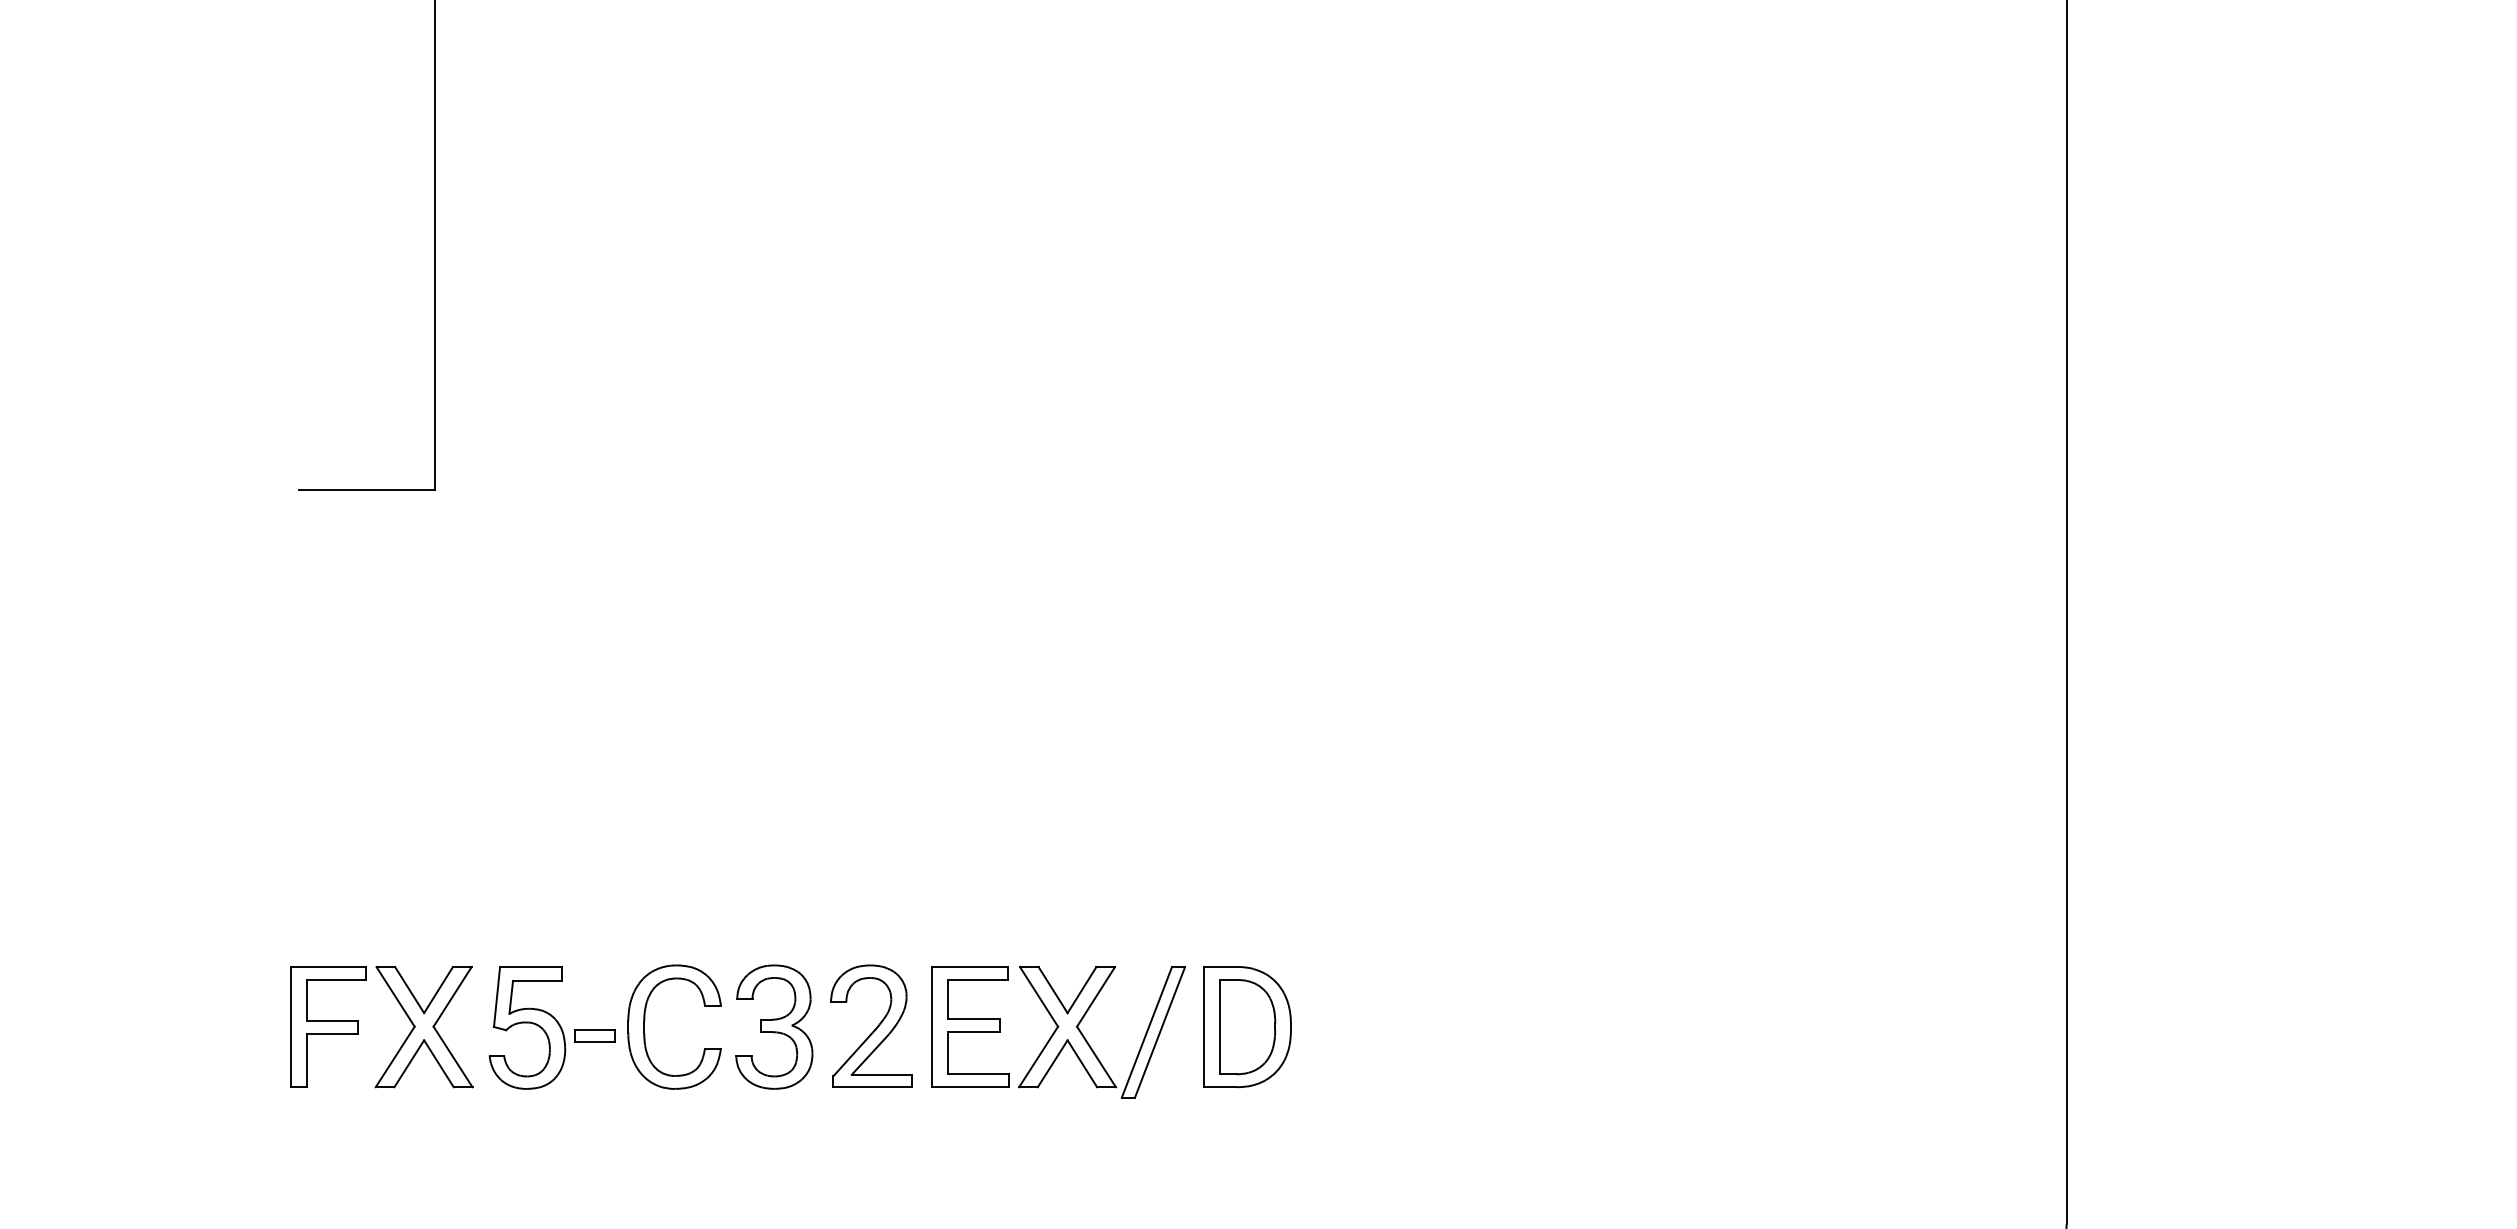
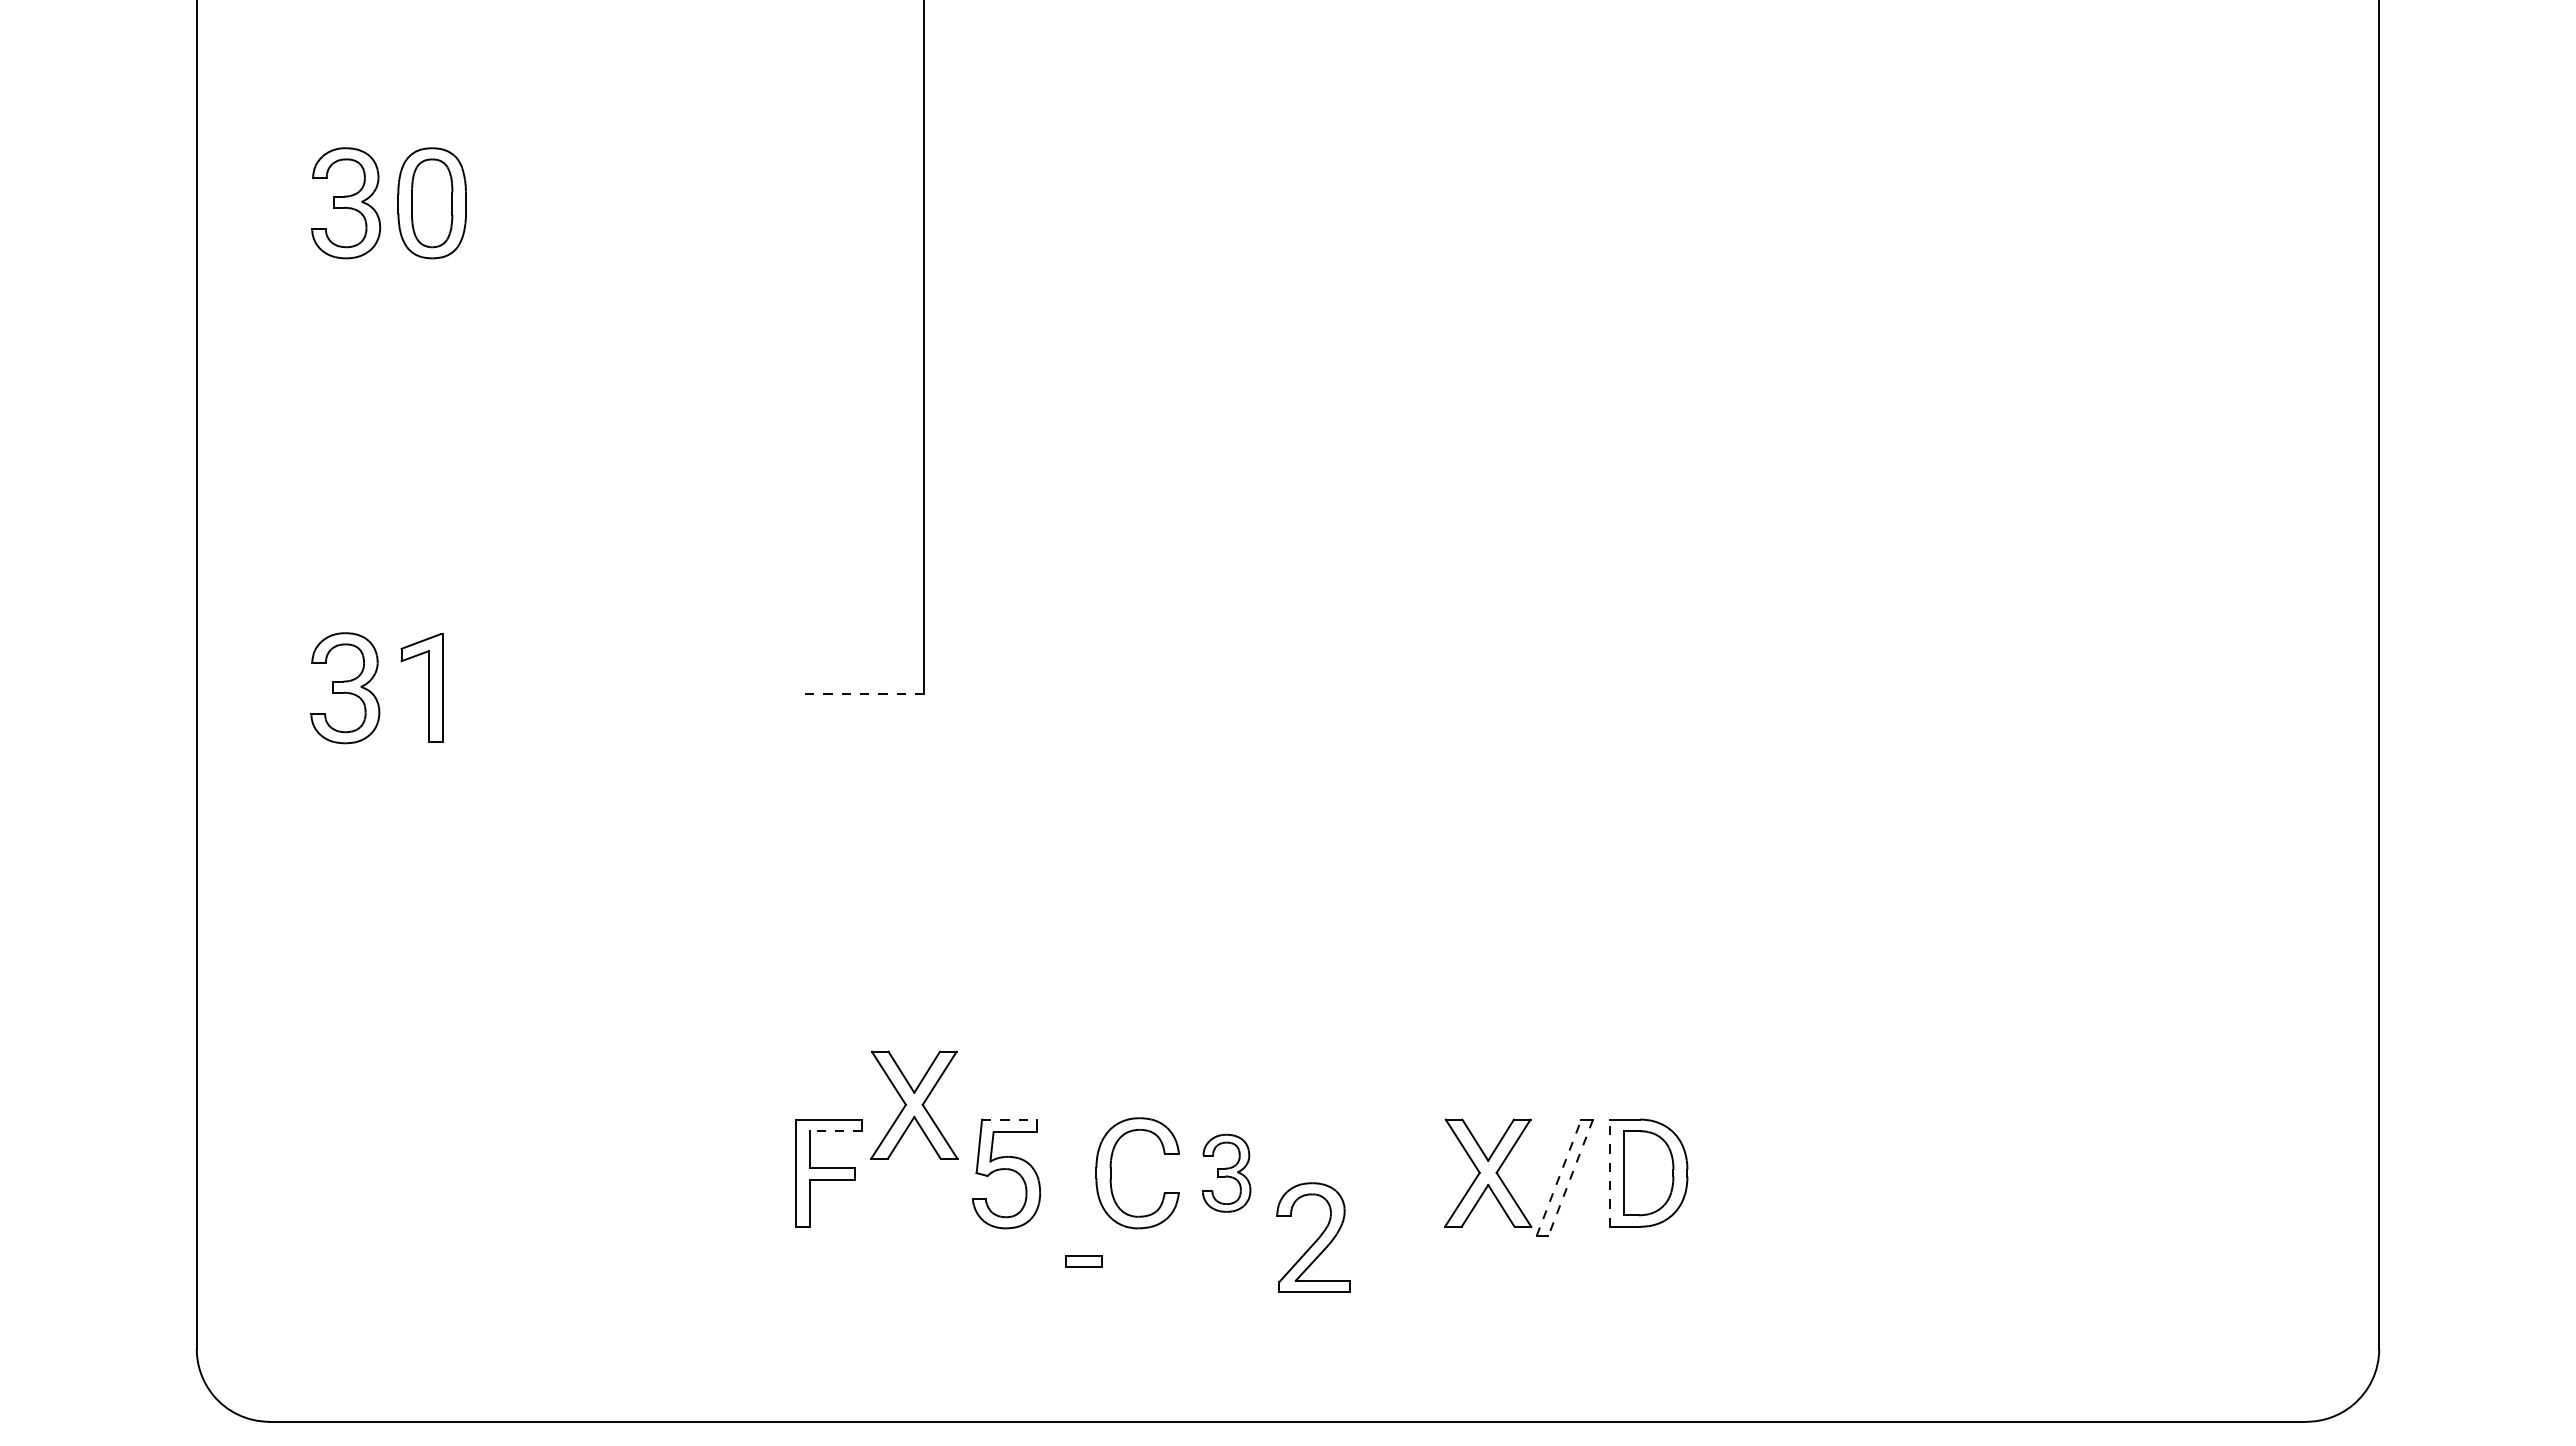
line: (367, 490) -> (863, 694), solid -> dashed
line: (531, 966) -> (1010, 1119), solid -> dashed
line: (335, 980) -> (835, 1131), solid -> dashed
part: (424, 1026) -> (914, 1104), moved
part: (871, 1026) -> (1313, 1237), moved
part: (774, 1027) -> (1226, 1173), size x0.7
part: (970, 1027) -> (1401, 1173), removed
line: (1203, 1027) -> (1609, 1173), solid -> dashed
line: (1147, 1031) -> (1559, 1177), solid -> dashed
line: (1159, 1033) -> (1570, 1178), solid -> dashed
part: (594, 1036) -> (1083, 1261), moved

